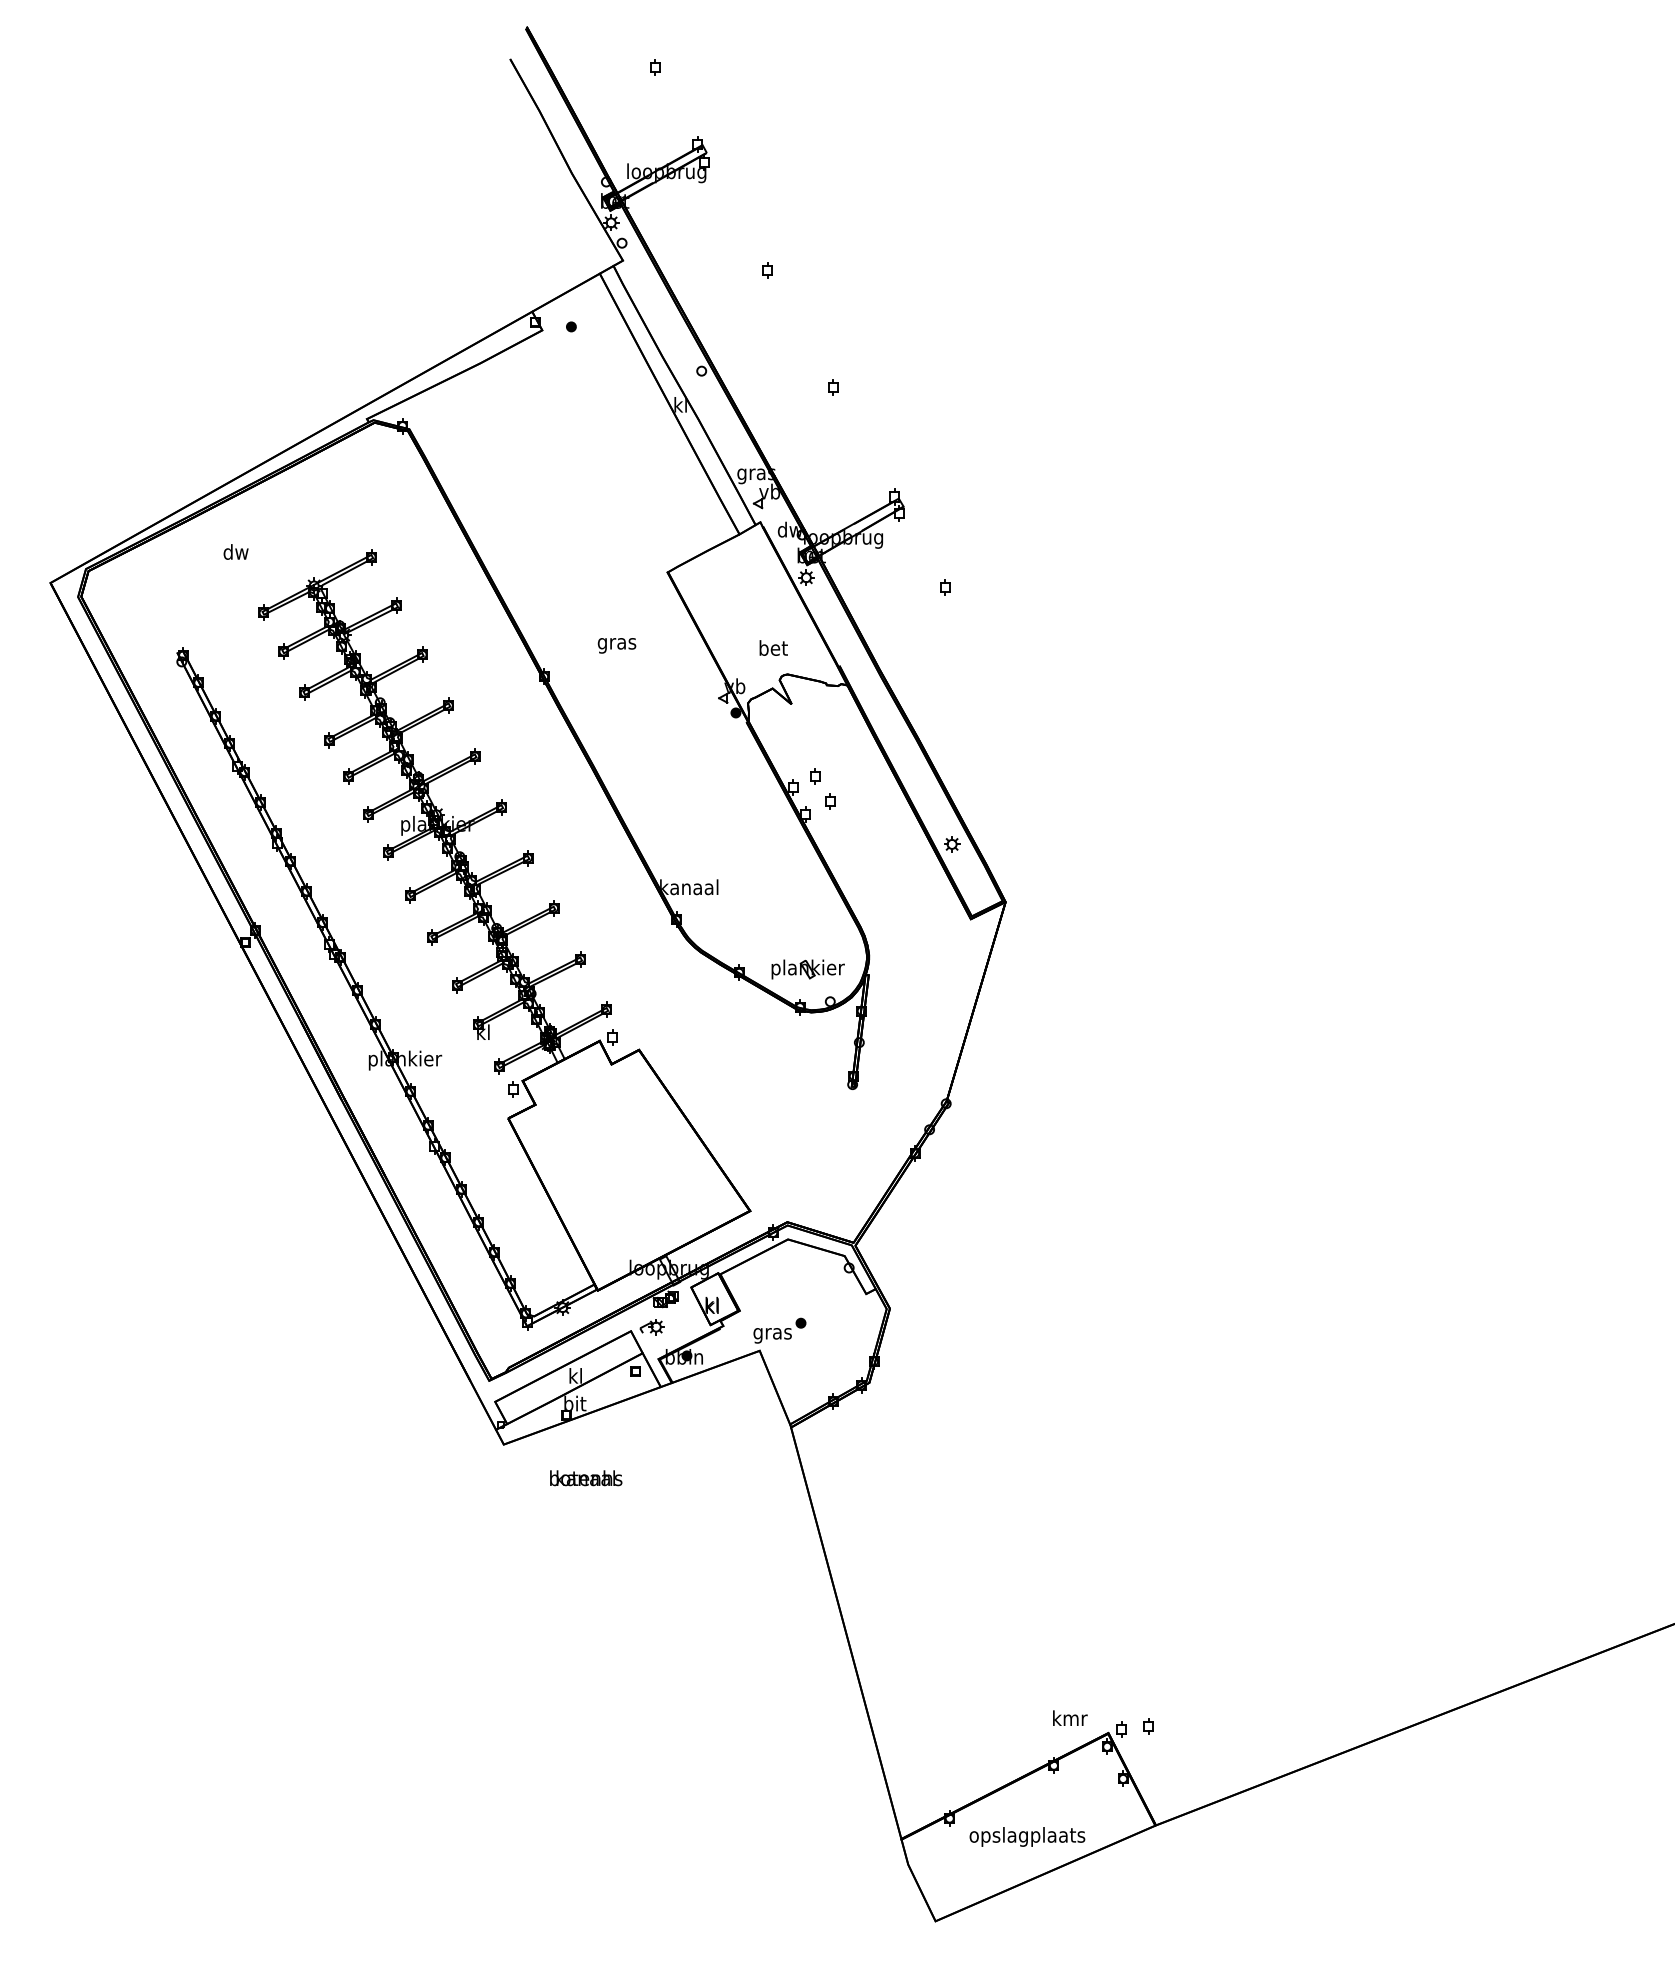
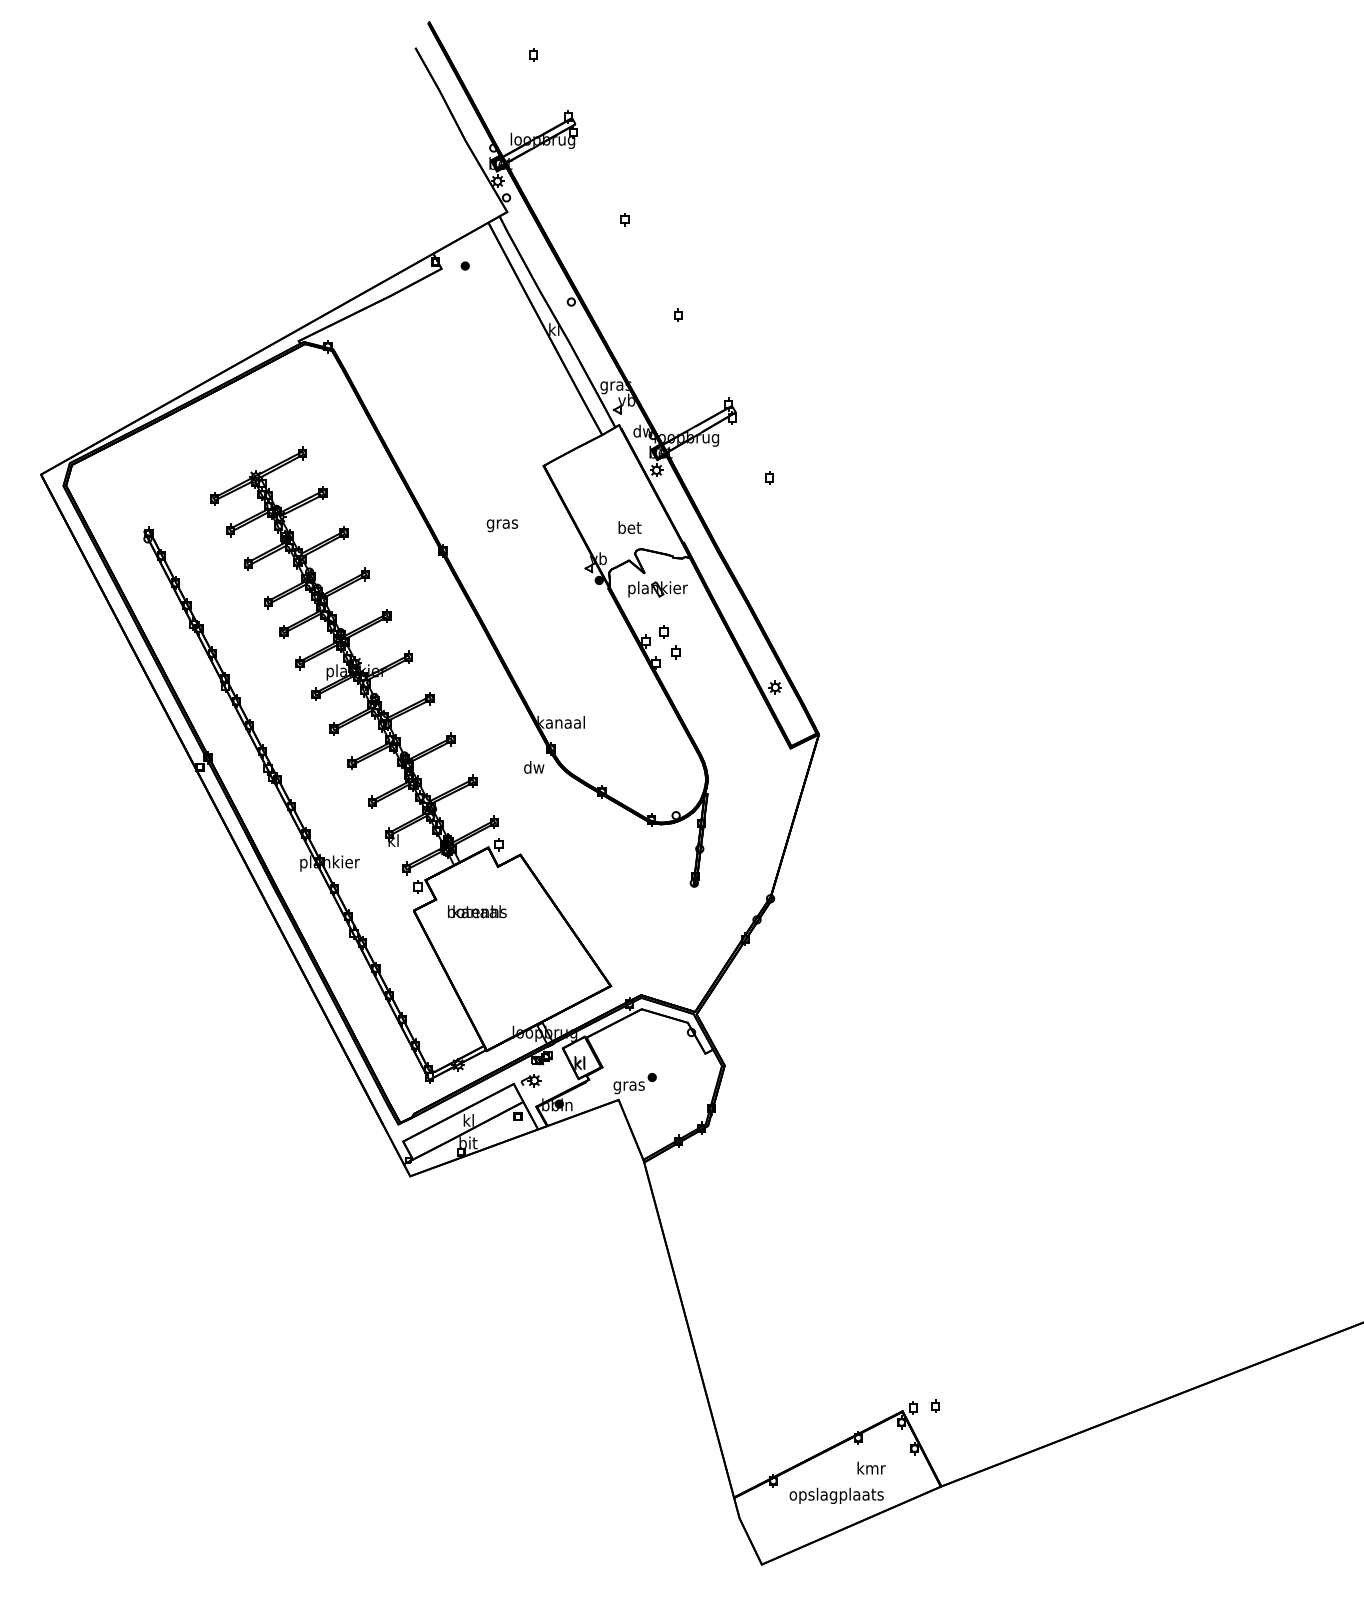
text: (236, 552) -> (534, 767), moved
part: (807, 969) -> (657, 589), moved
text: (586, 1477) -> (477, 911), moved
text: (1070, 1717) -> (871, 1467), moved

